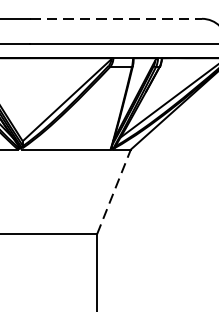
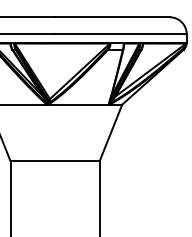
line: (116, 19) -> (112, 17), dashed -> solid
line: (114, 191) -> (111, 132), dashed -> solid

